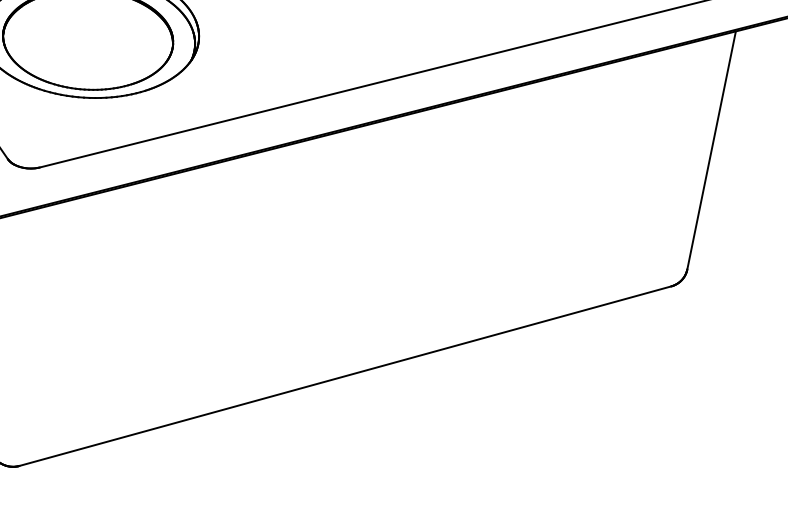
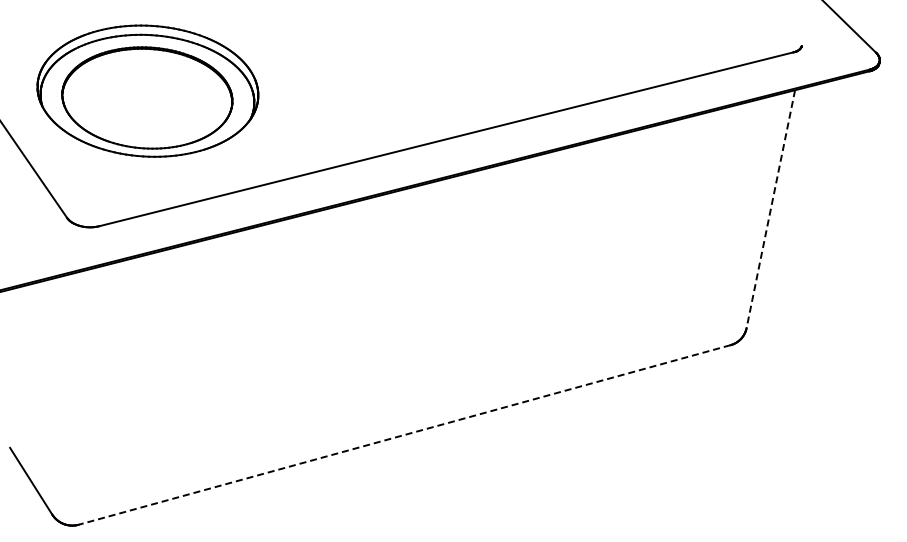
line: (711, 150) -> (770, 209), solid -> dashed
line: (345, 376) -> (404, 435), solid -> dashed

